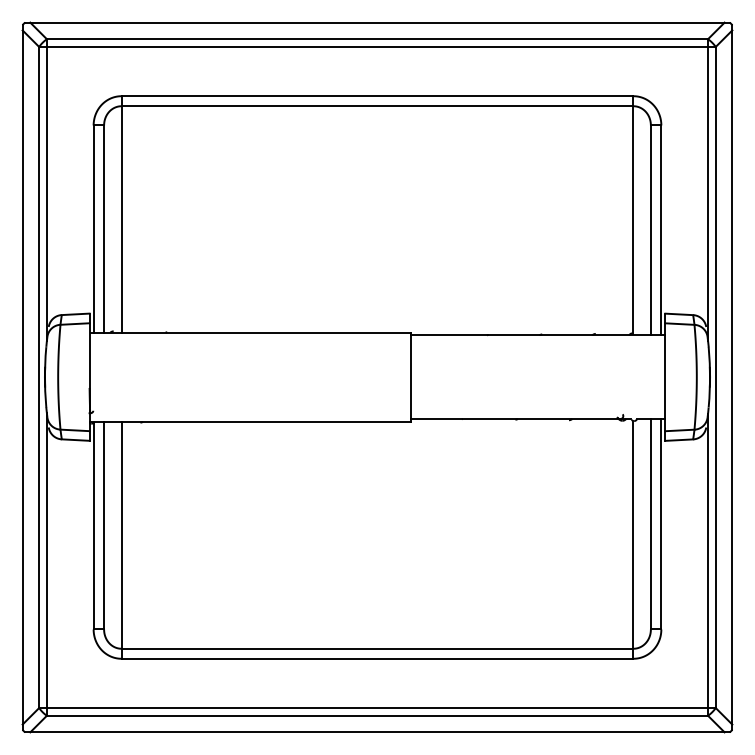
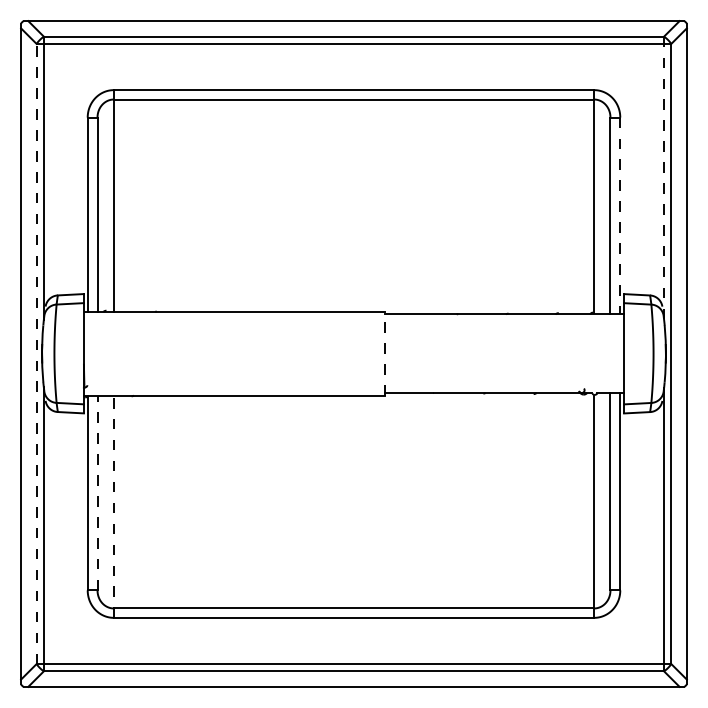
line: (708, 190) -> (664, 178), solid -> dashed
line: (661, 230) -> (620, 216), solid -> dashed
line: (39, 377) -> (36, 354), solid -> dashed
line: (410, 377) -> (384, 354), solid -> dashed
line: (104, 525) -> (97, 492), solid -> dashed
line: (121, 539) -> (113, 505), solid -> dashed

